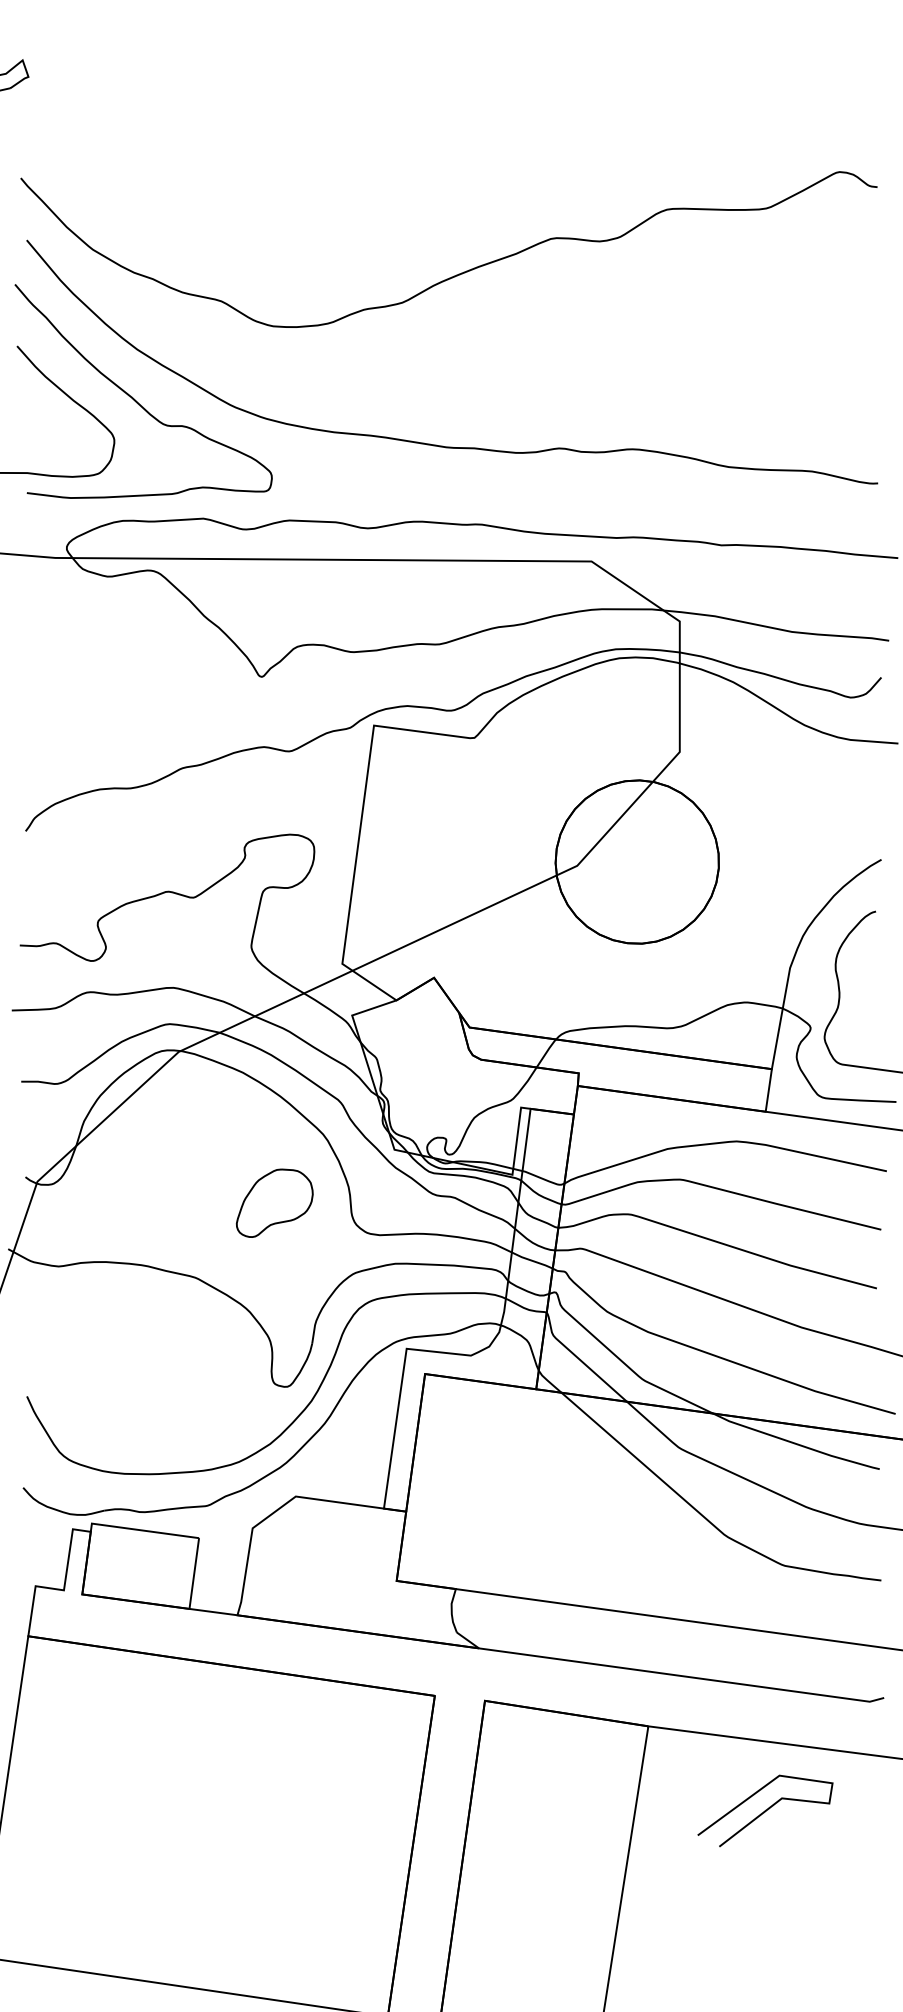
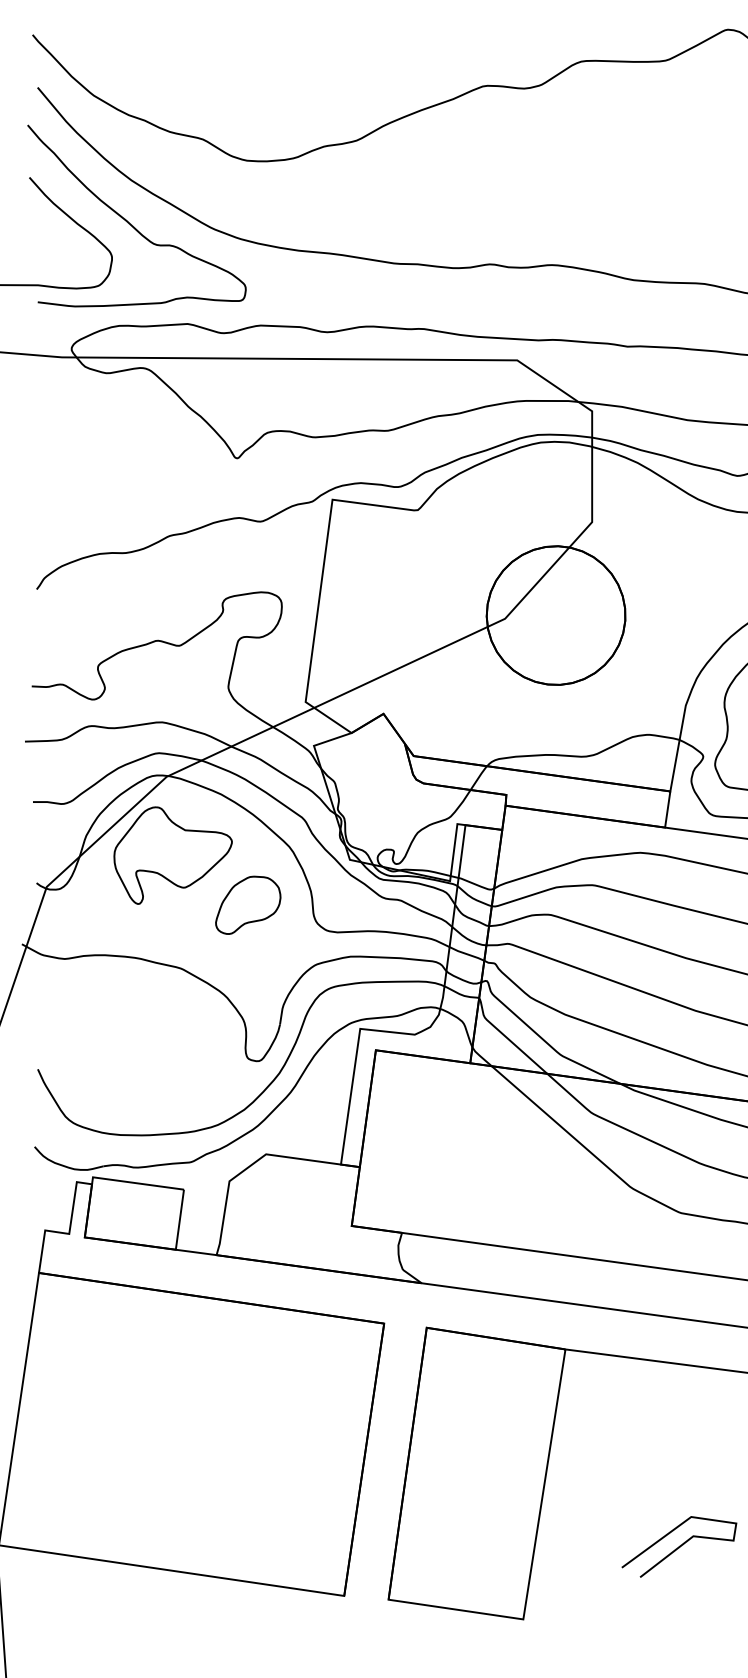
part: (186, 1144) -> (173, 855), added
curve: (765, 1810) -> (679, 1546), moved

